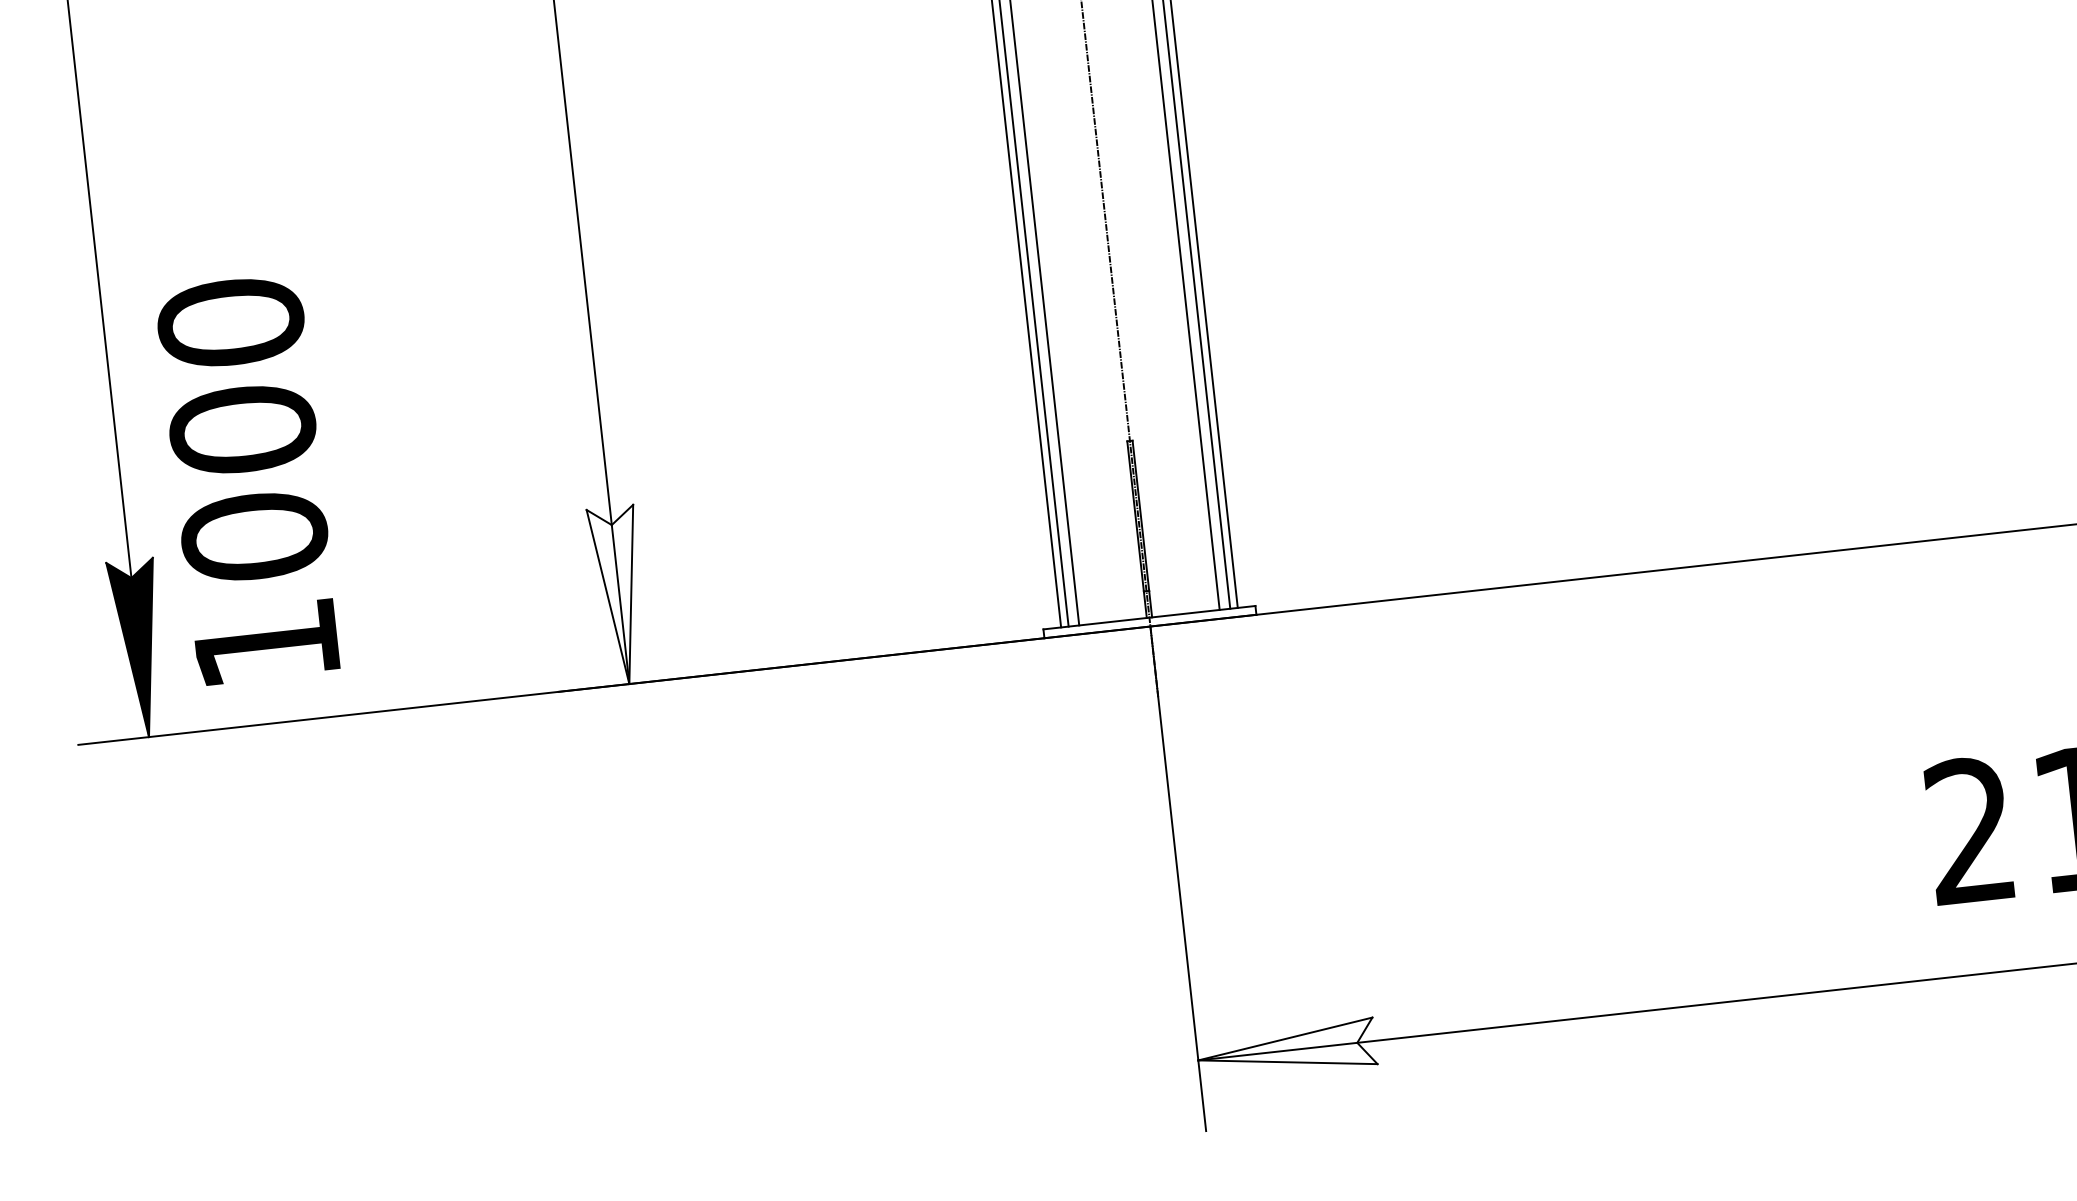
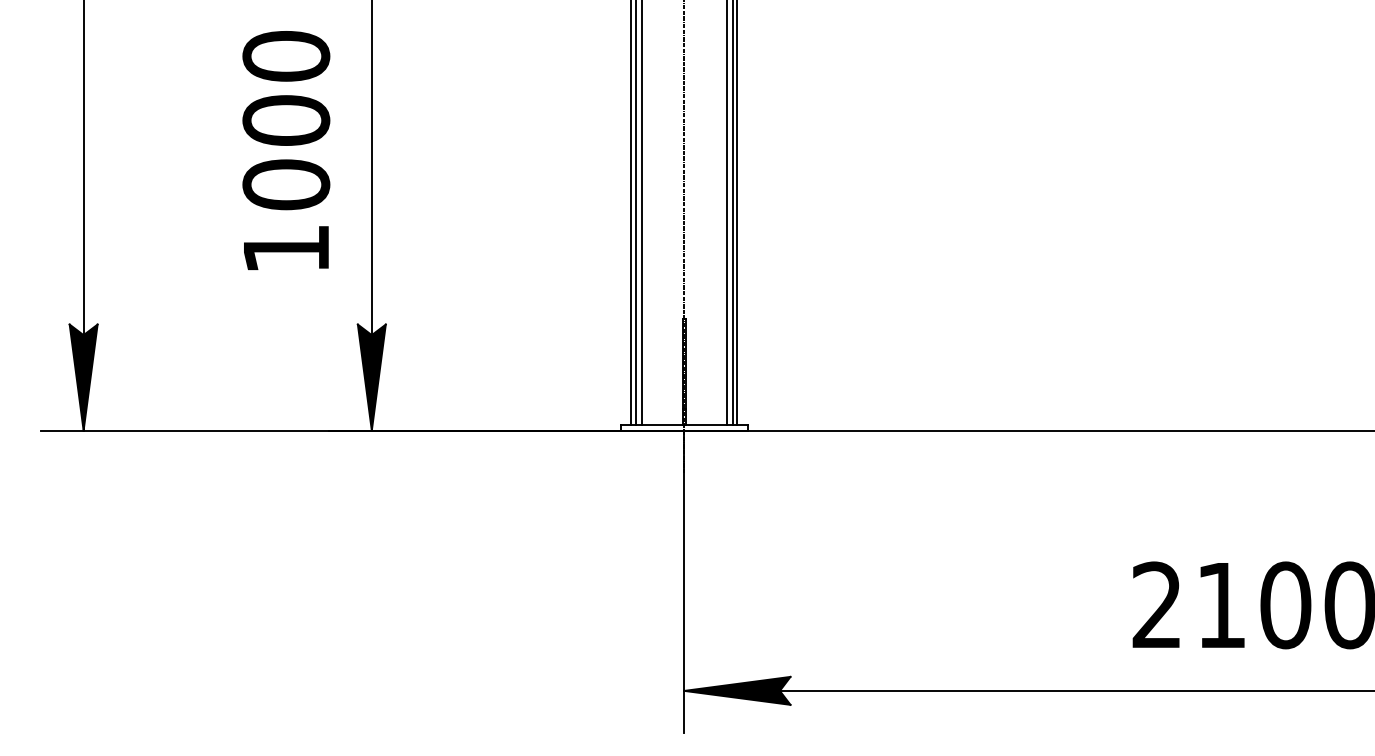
text: (248, 479) -> (286, 150), moved
fill: (619, 595) -> (371, 377), added
fill: (1286, 1049) -> (737, 690), added

